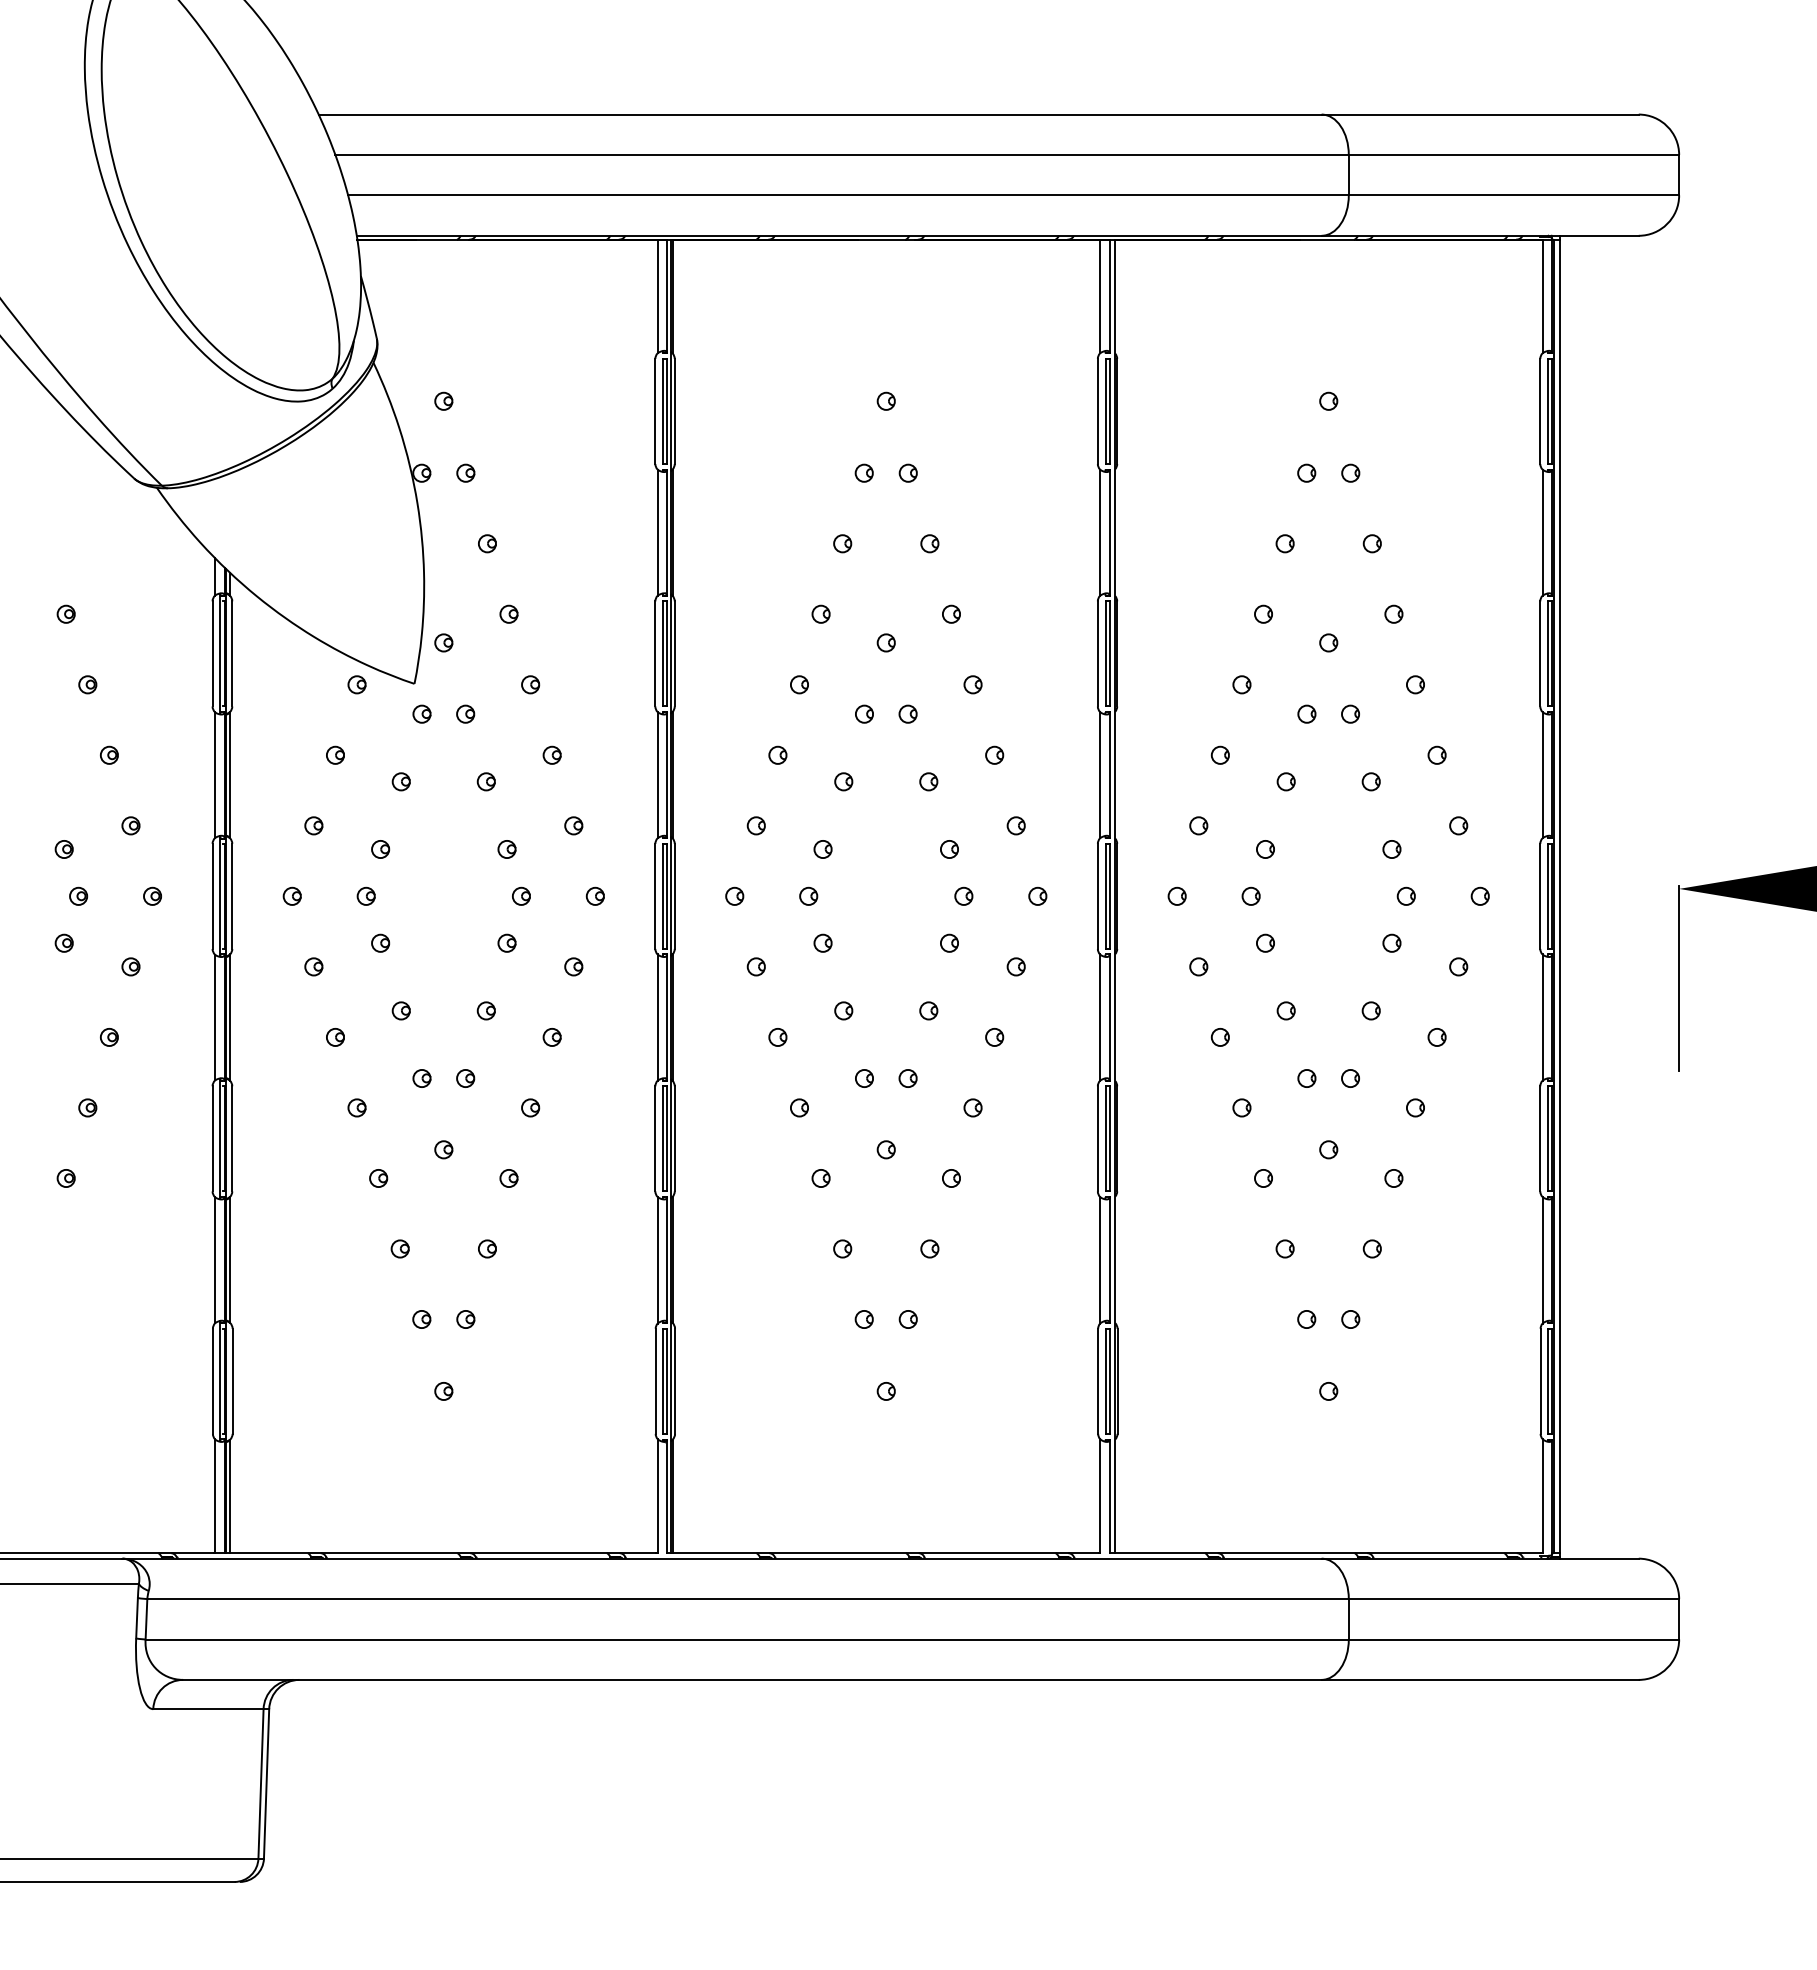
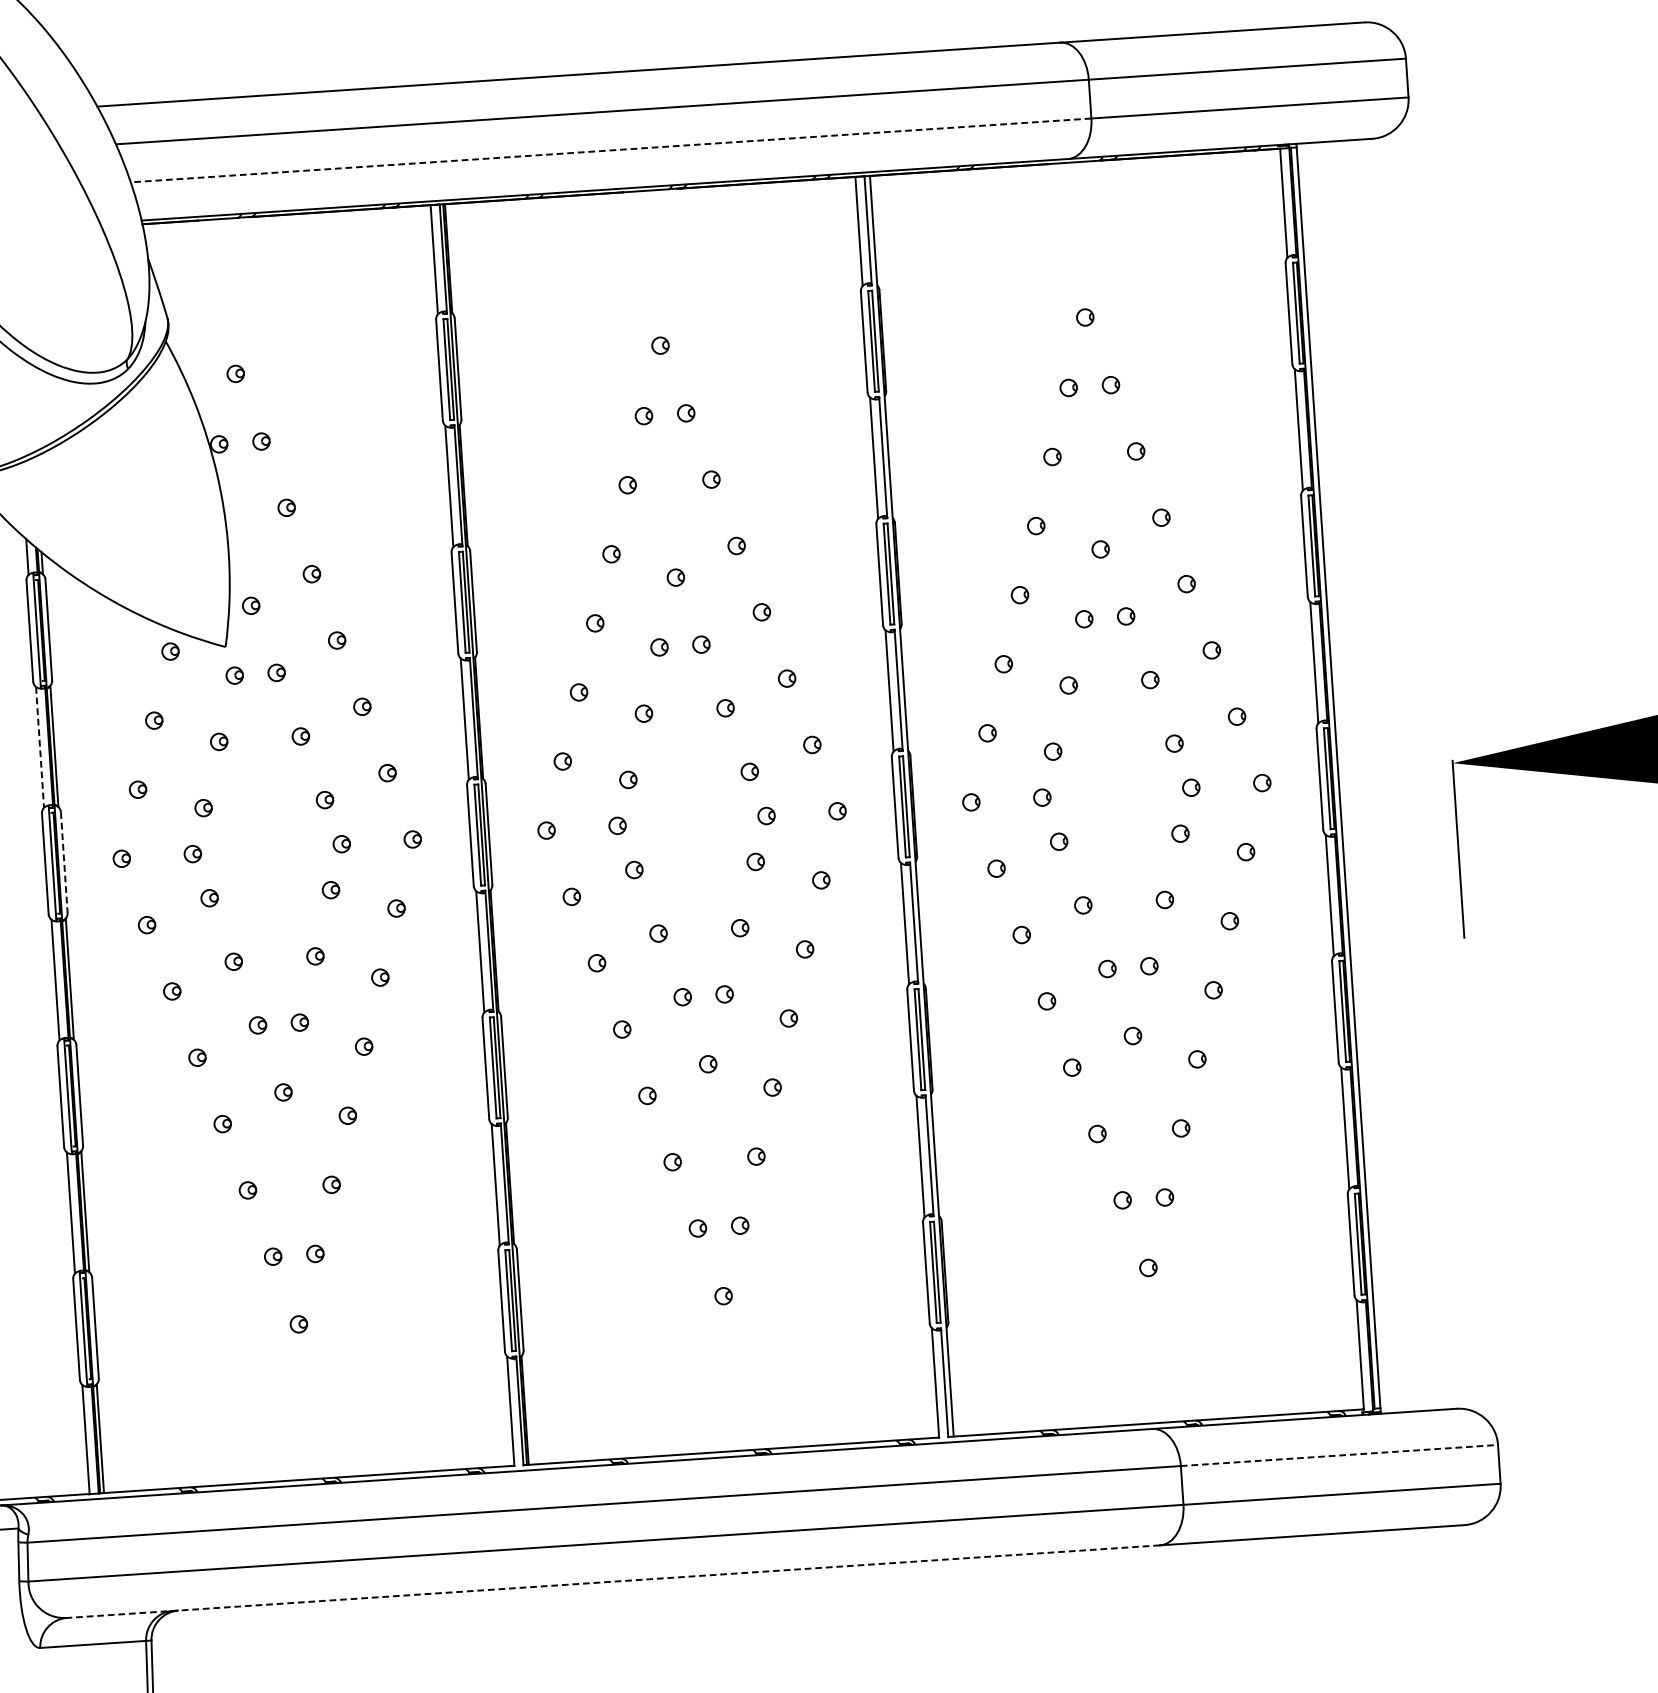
line: (847, 195) -> (610, 150), solid -> dashed
line: (215, 775) -> (40, 747), solid -> dashed
line: (232, 896) -> (64, 862), solid -> dashed
line: (1514, 1599) -> (1339, 1455), solid -> dashed
line: (751, 1679) -> (612, 1581), solid -> dashed

